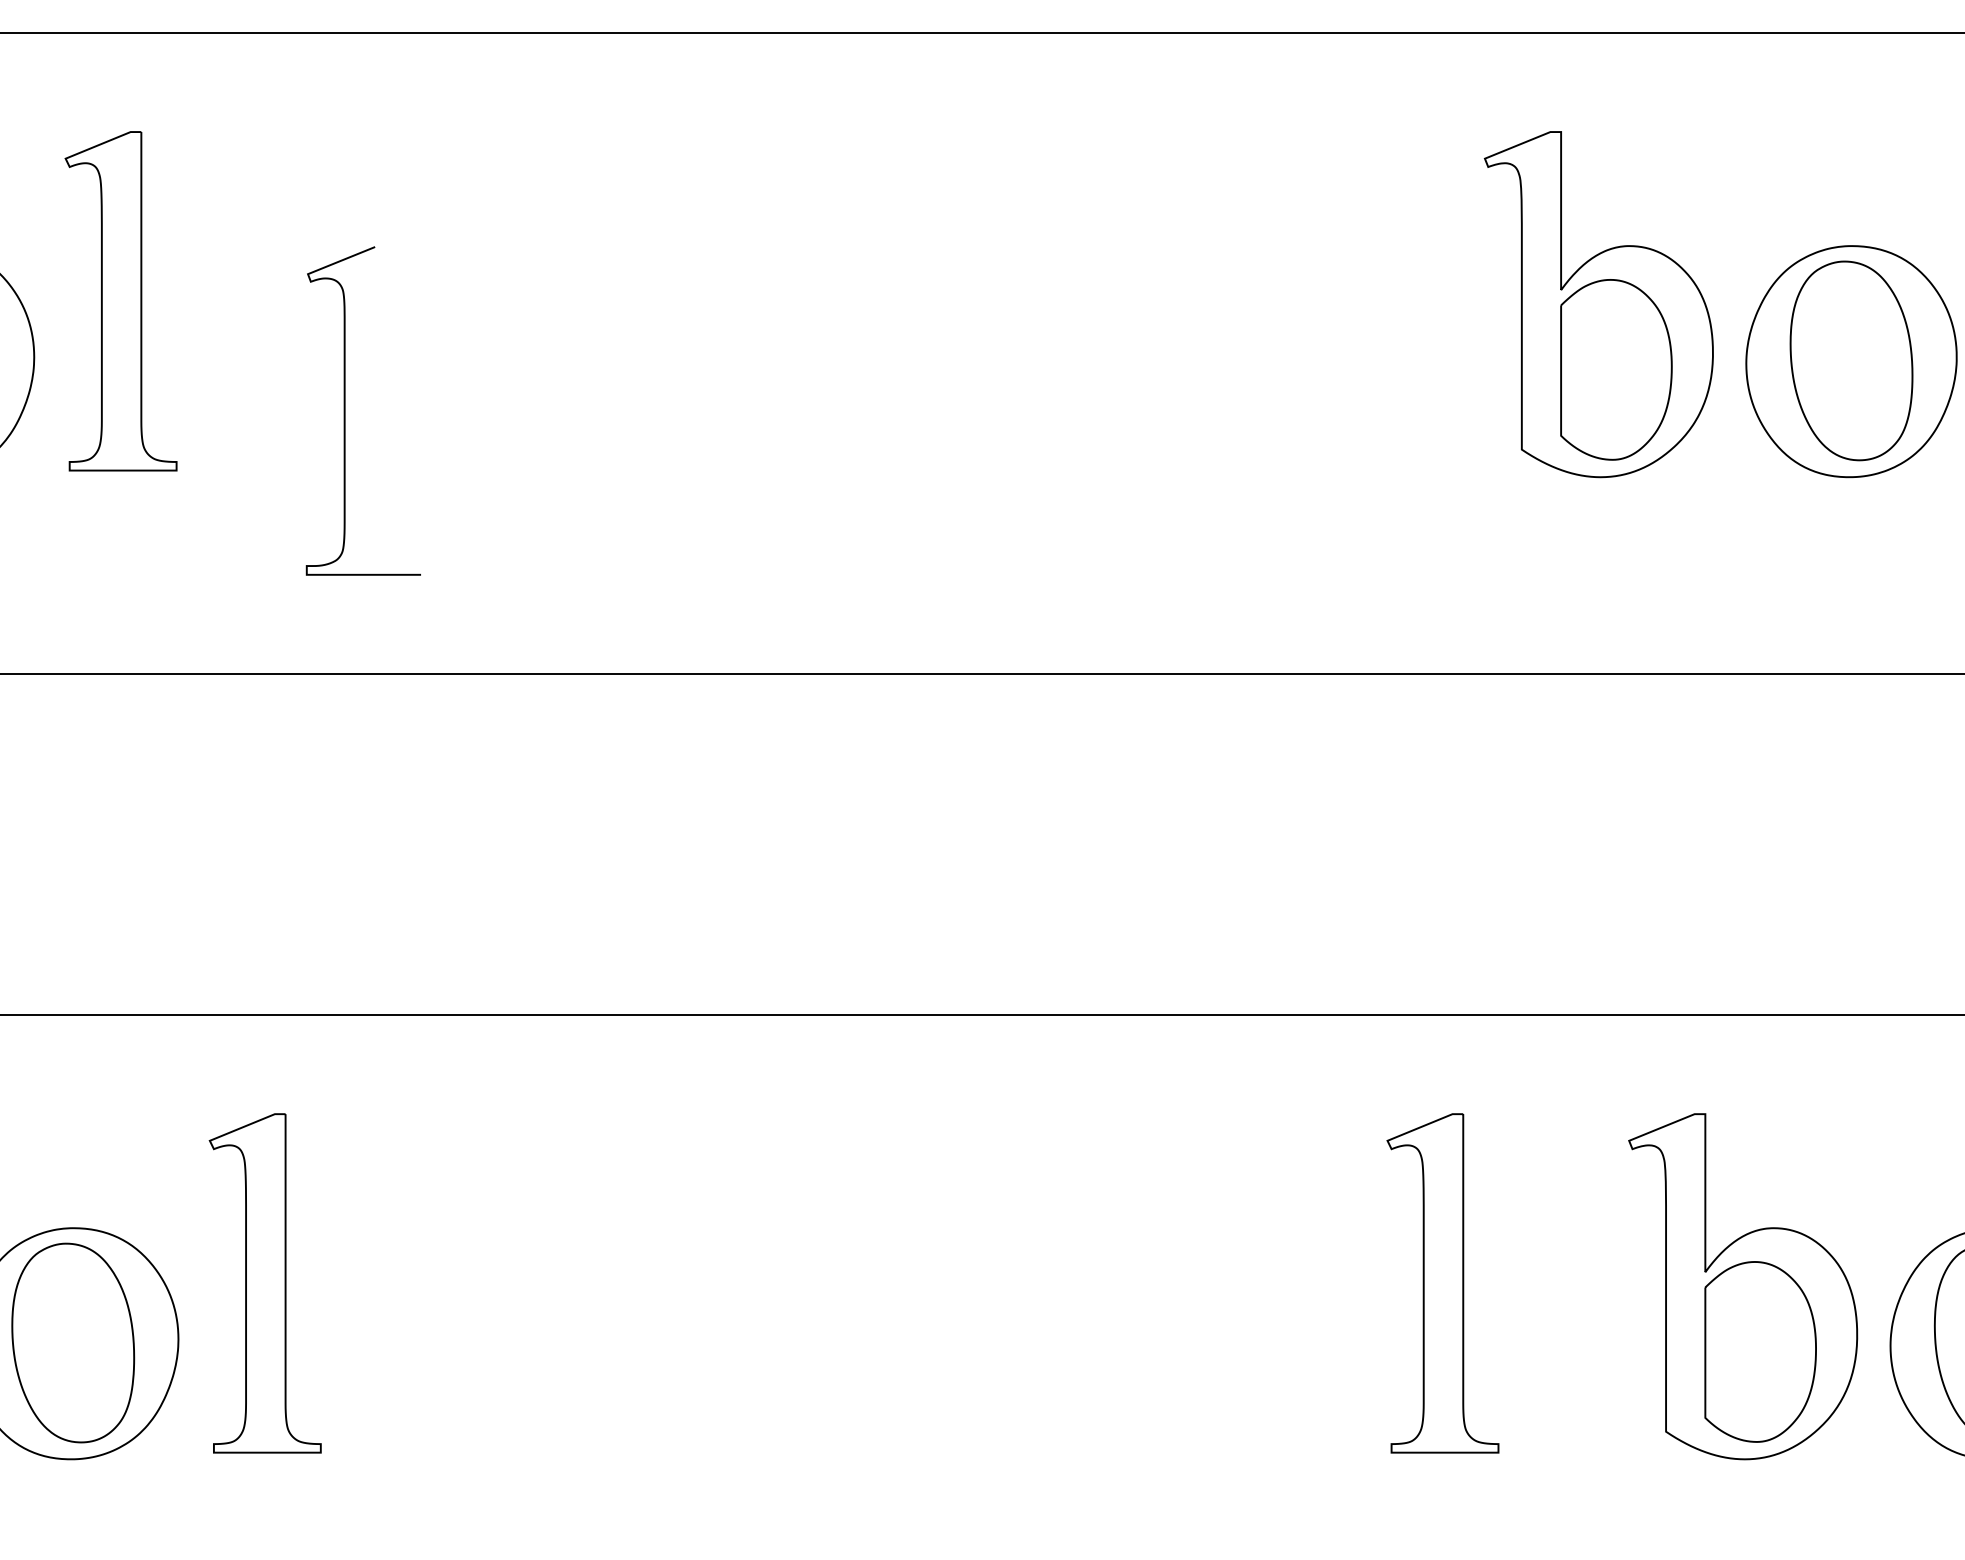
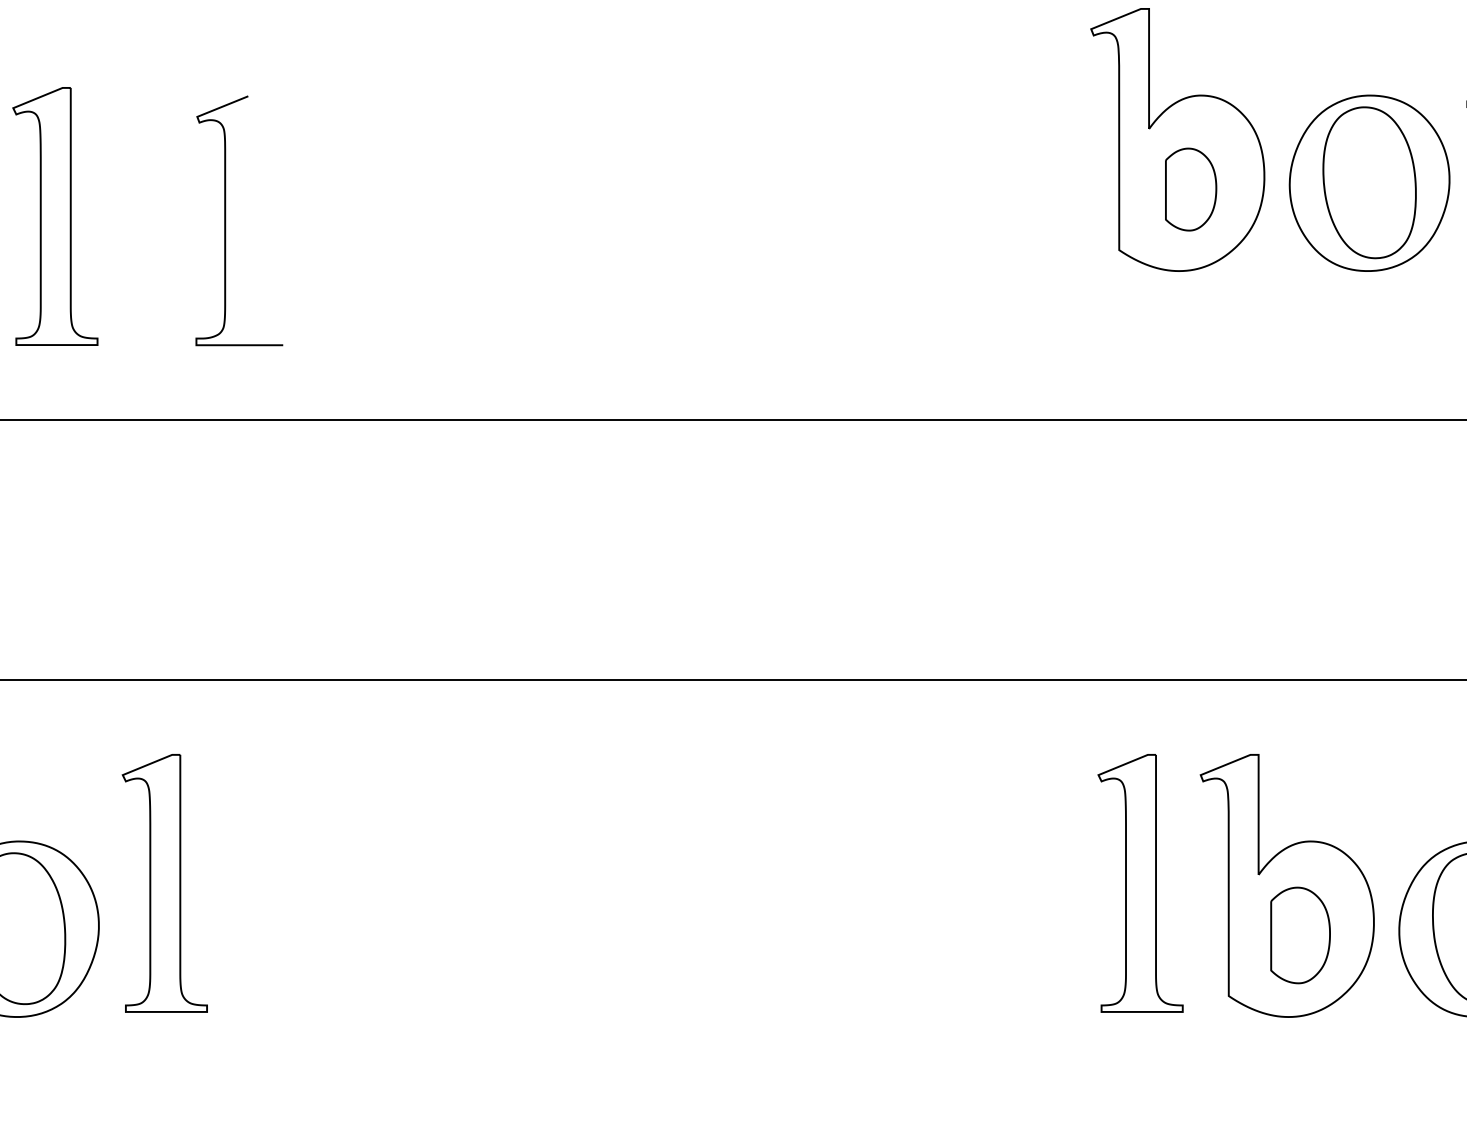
part: (120, 301) -> (54, 216), moved
part: (1616, 369) -> (1191, 189), size x0.6
part: (1442, 1283) -> (1140, 883), moved
part: (1760, 1351) -> (1300, 935), size x0.7

